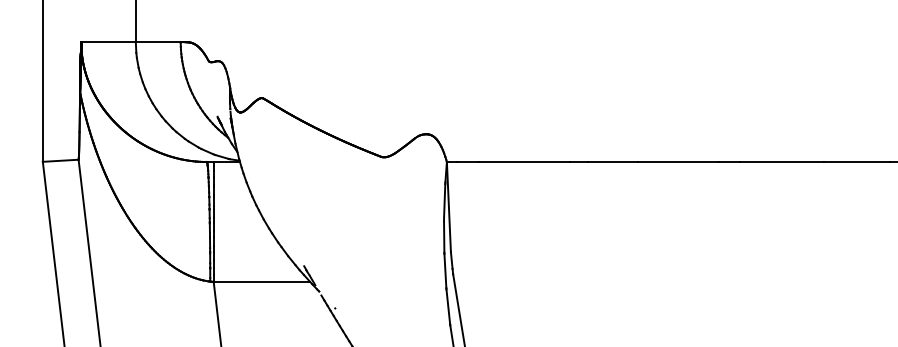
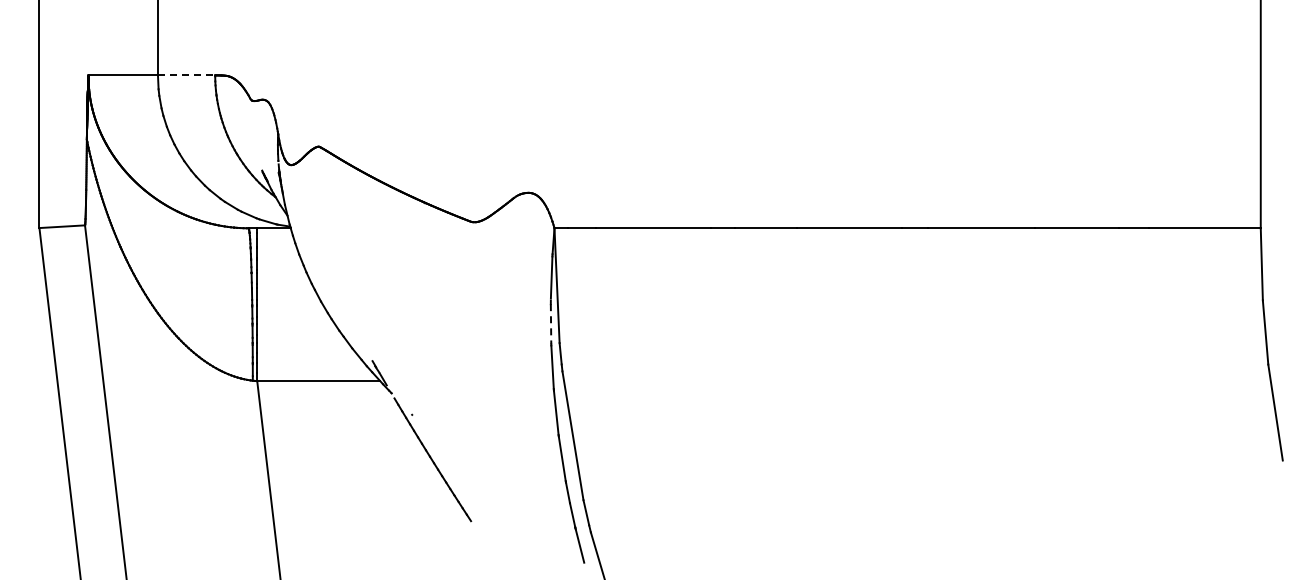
line: (158, 42) -> (186, 75), solid -> dashed
line: (444, 236) -> (551, 323), solid -> dashed

